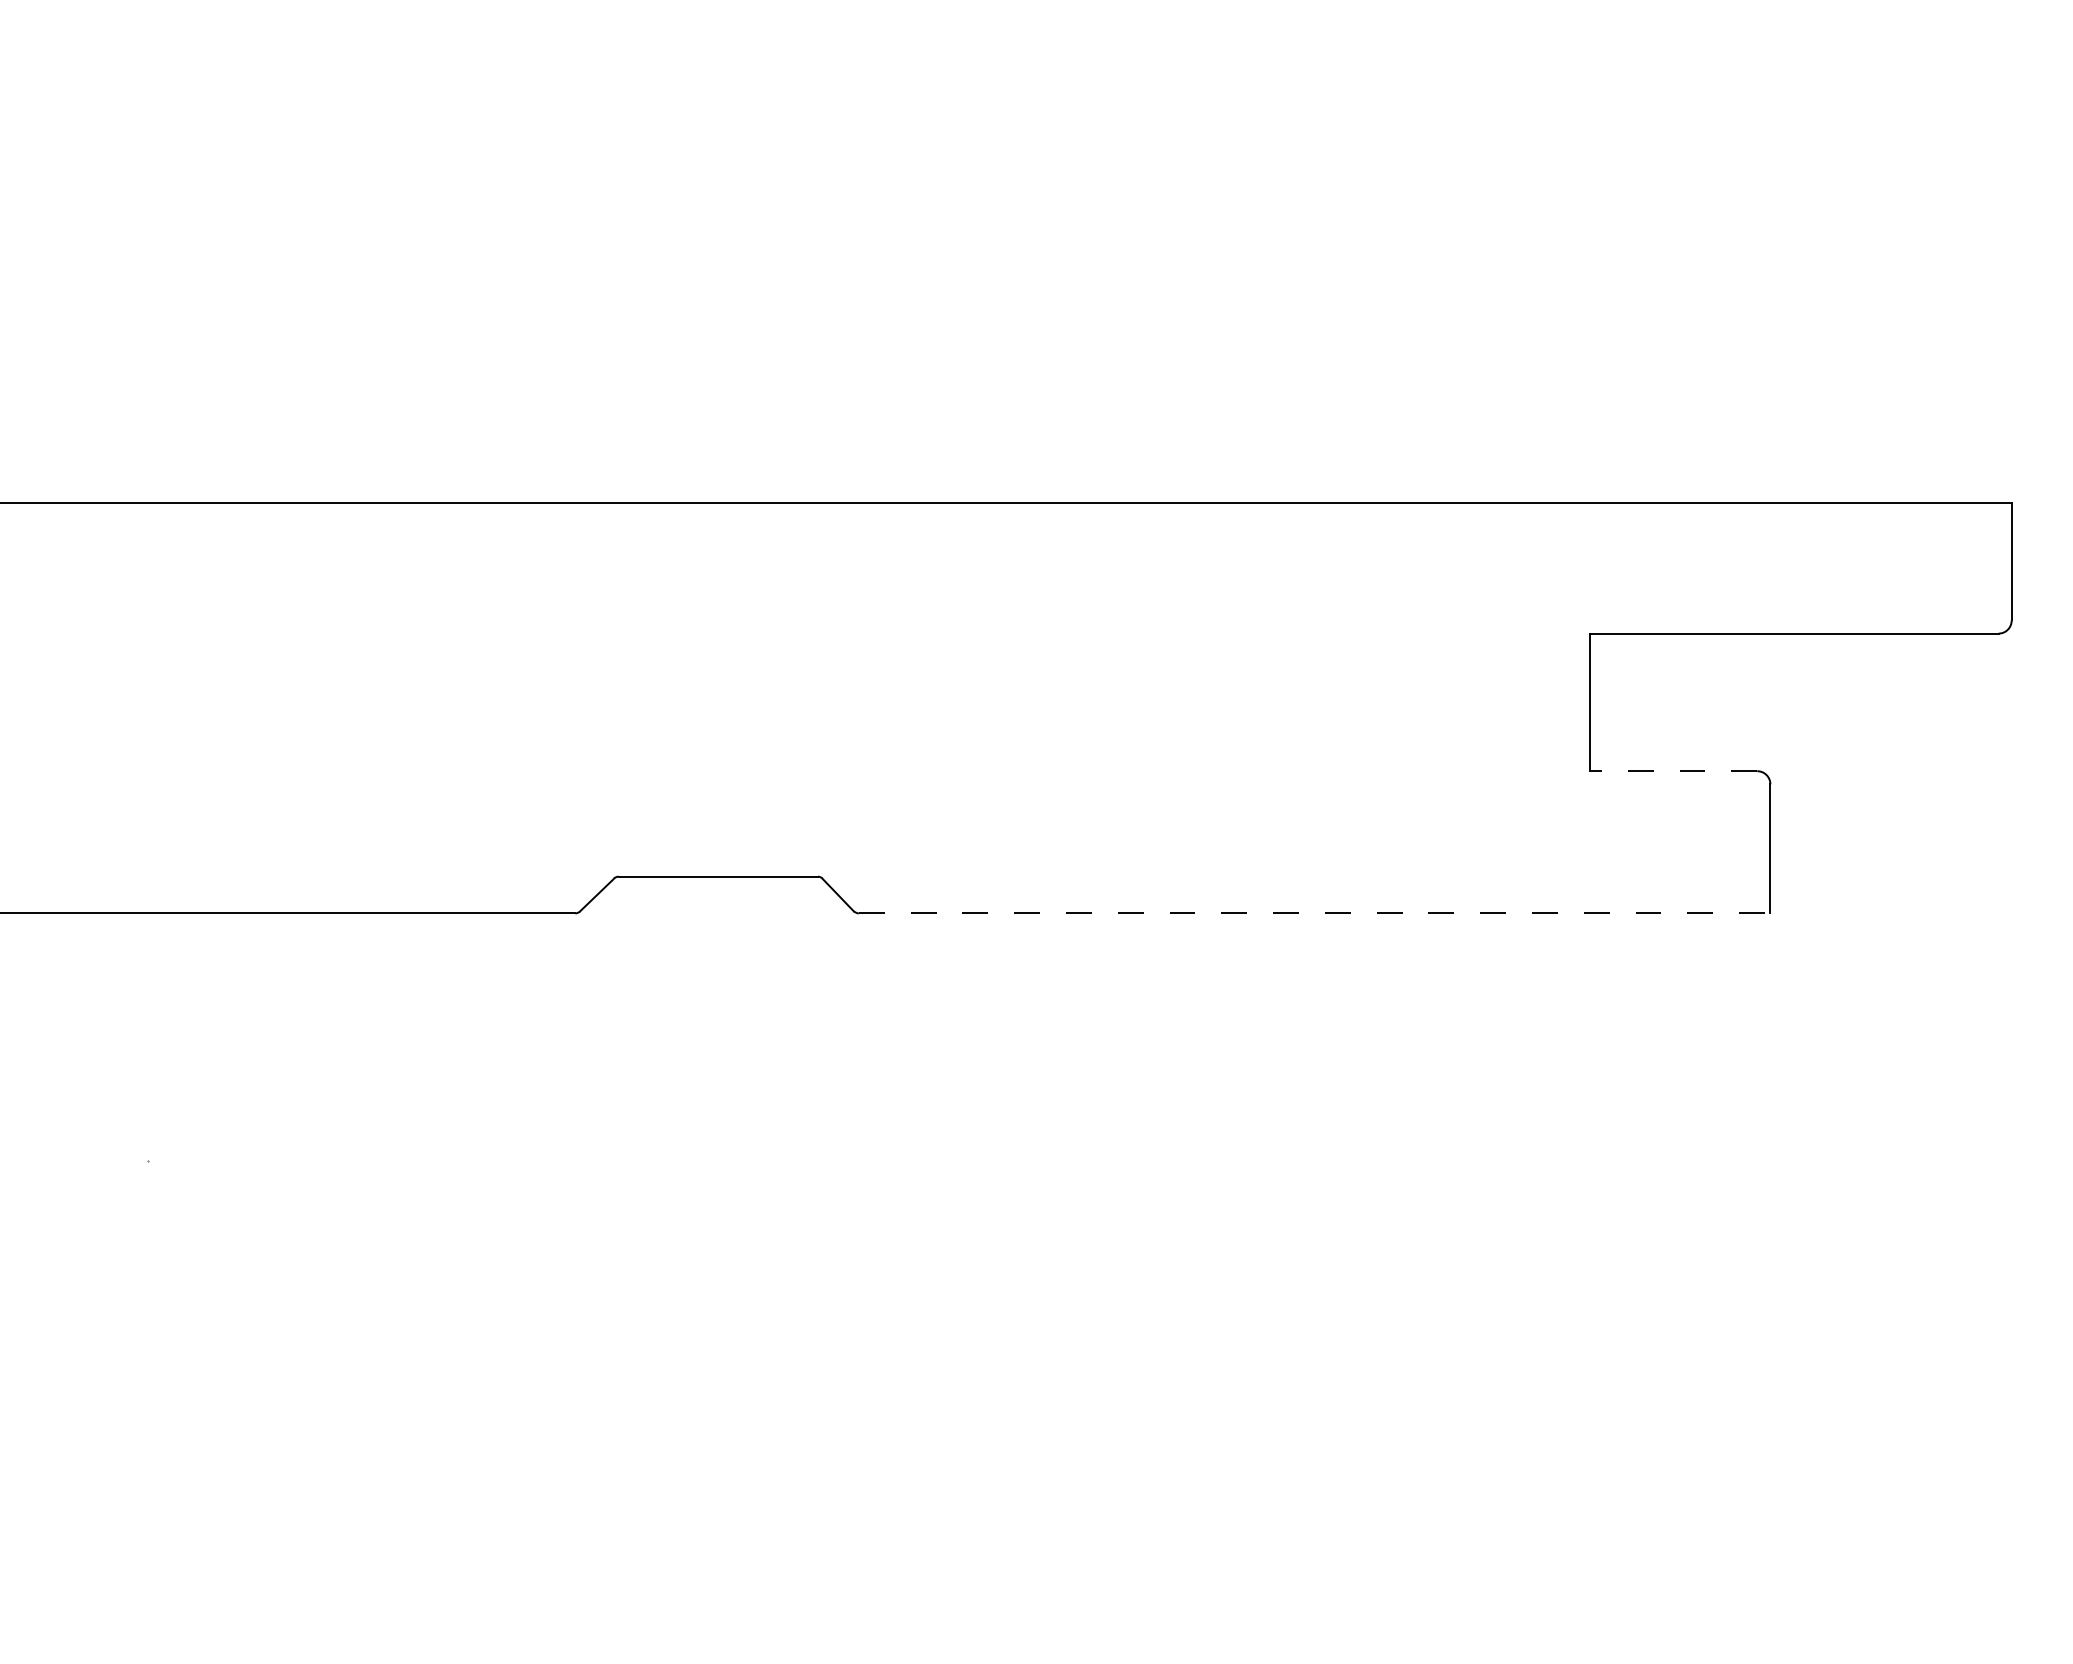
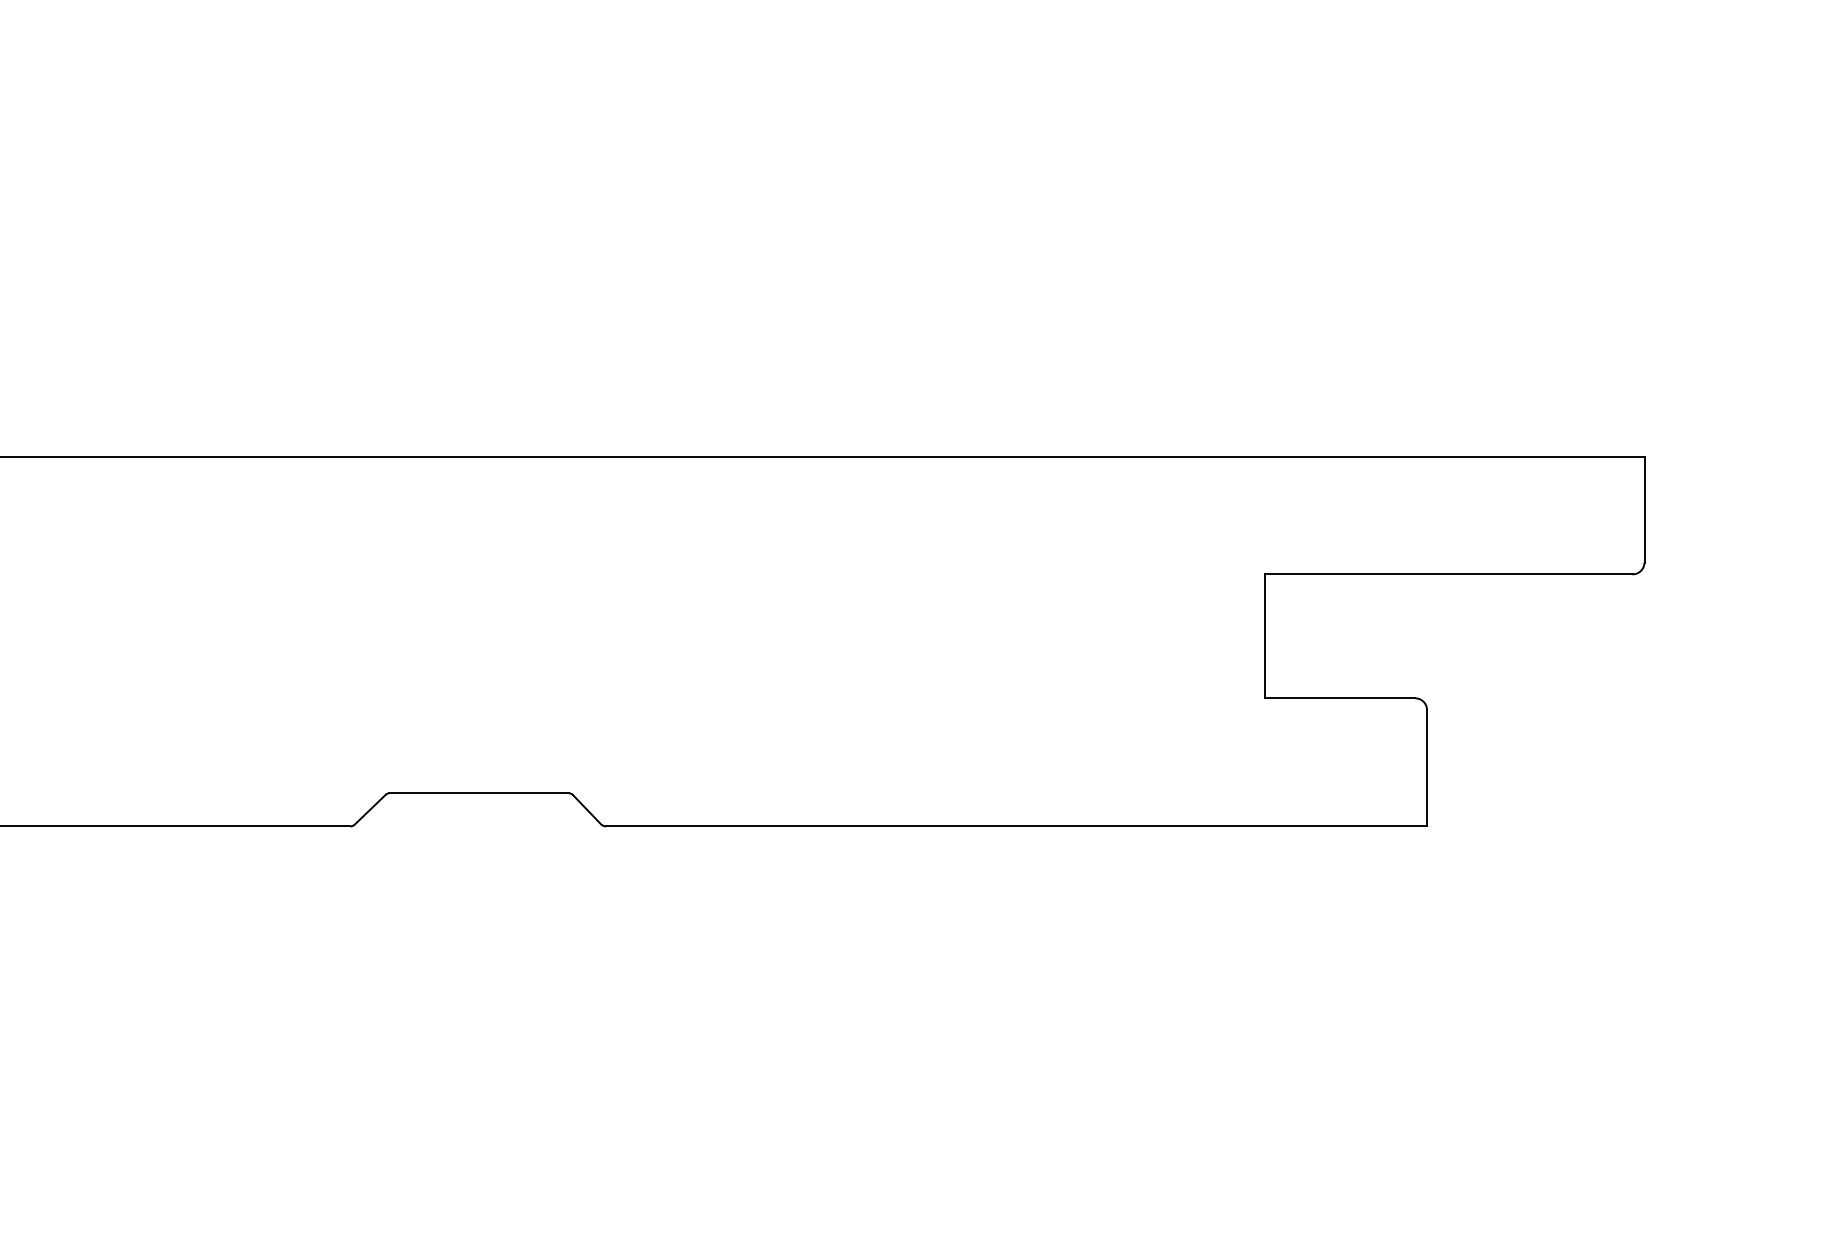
line: (1673, 771) -> (1339, 698), dashed -> solid
line: (1314, 913) -> (1016, 826), dashed -> solid

